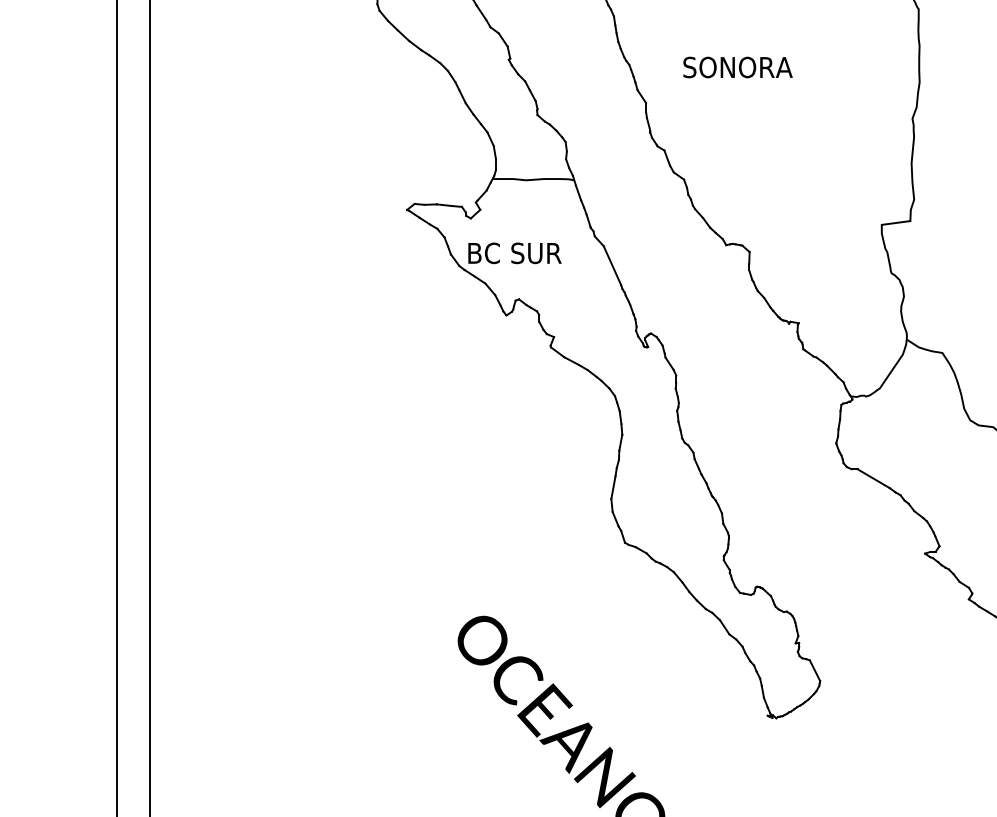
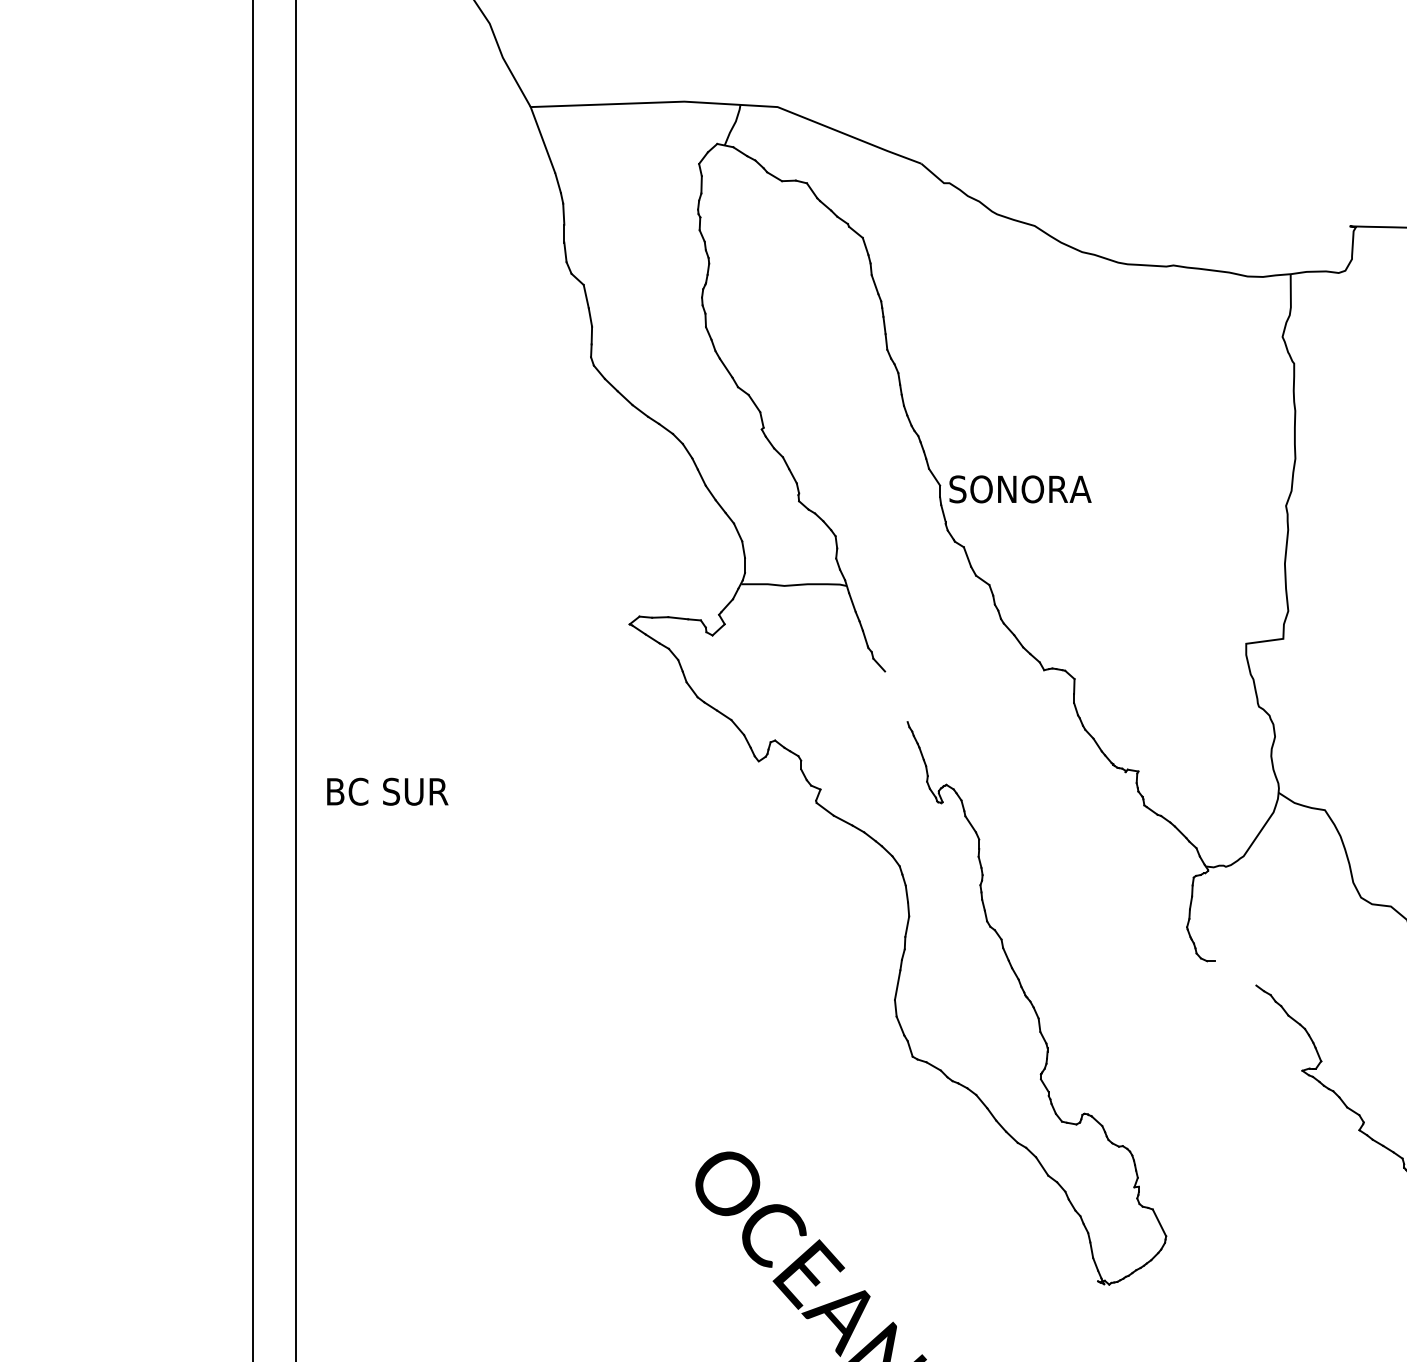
text: (738, 67) -> (1020, 489), moved
text: (514, 253) -> (387, 791), moved
line: (612, 265) -> (896, 696), removed
line: (873, 478) -> (1235, 973), removed

